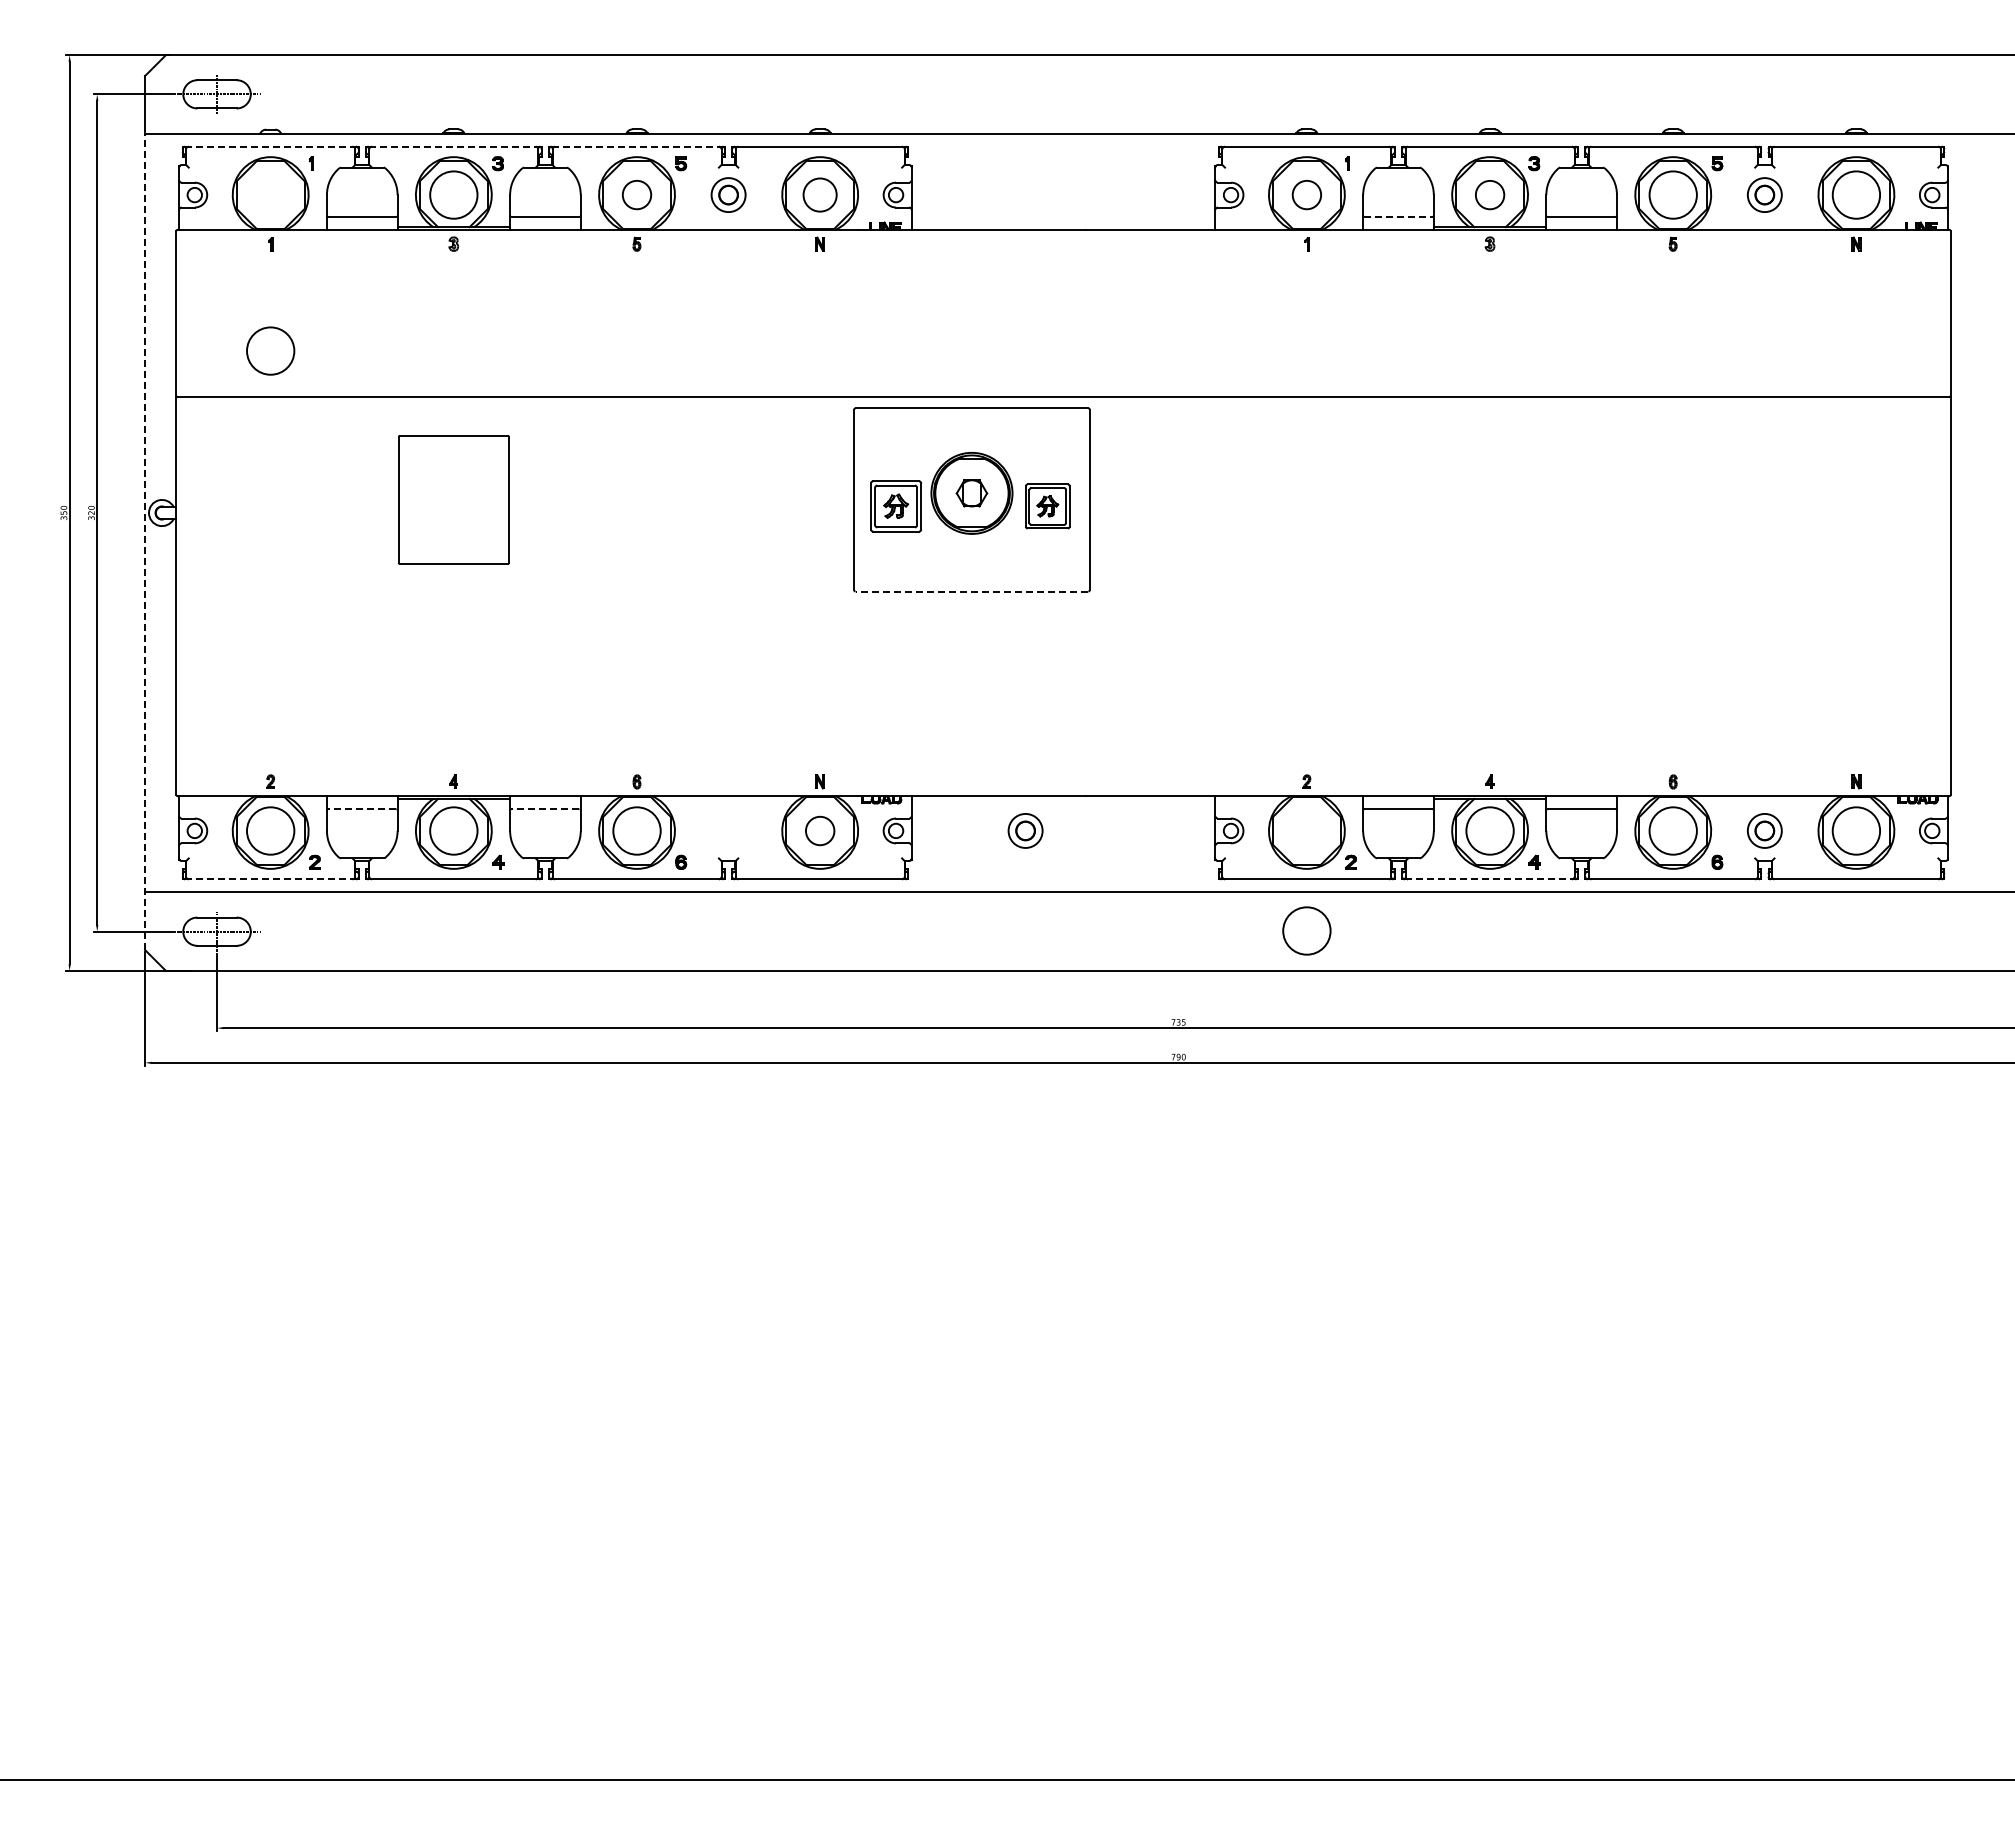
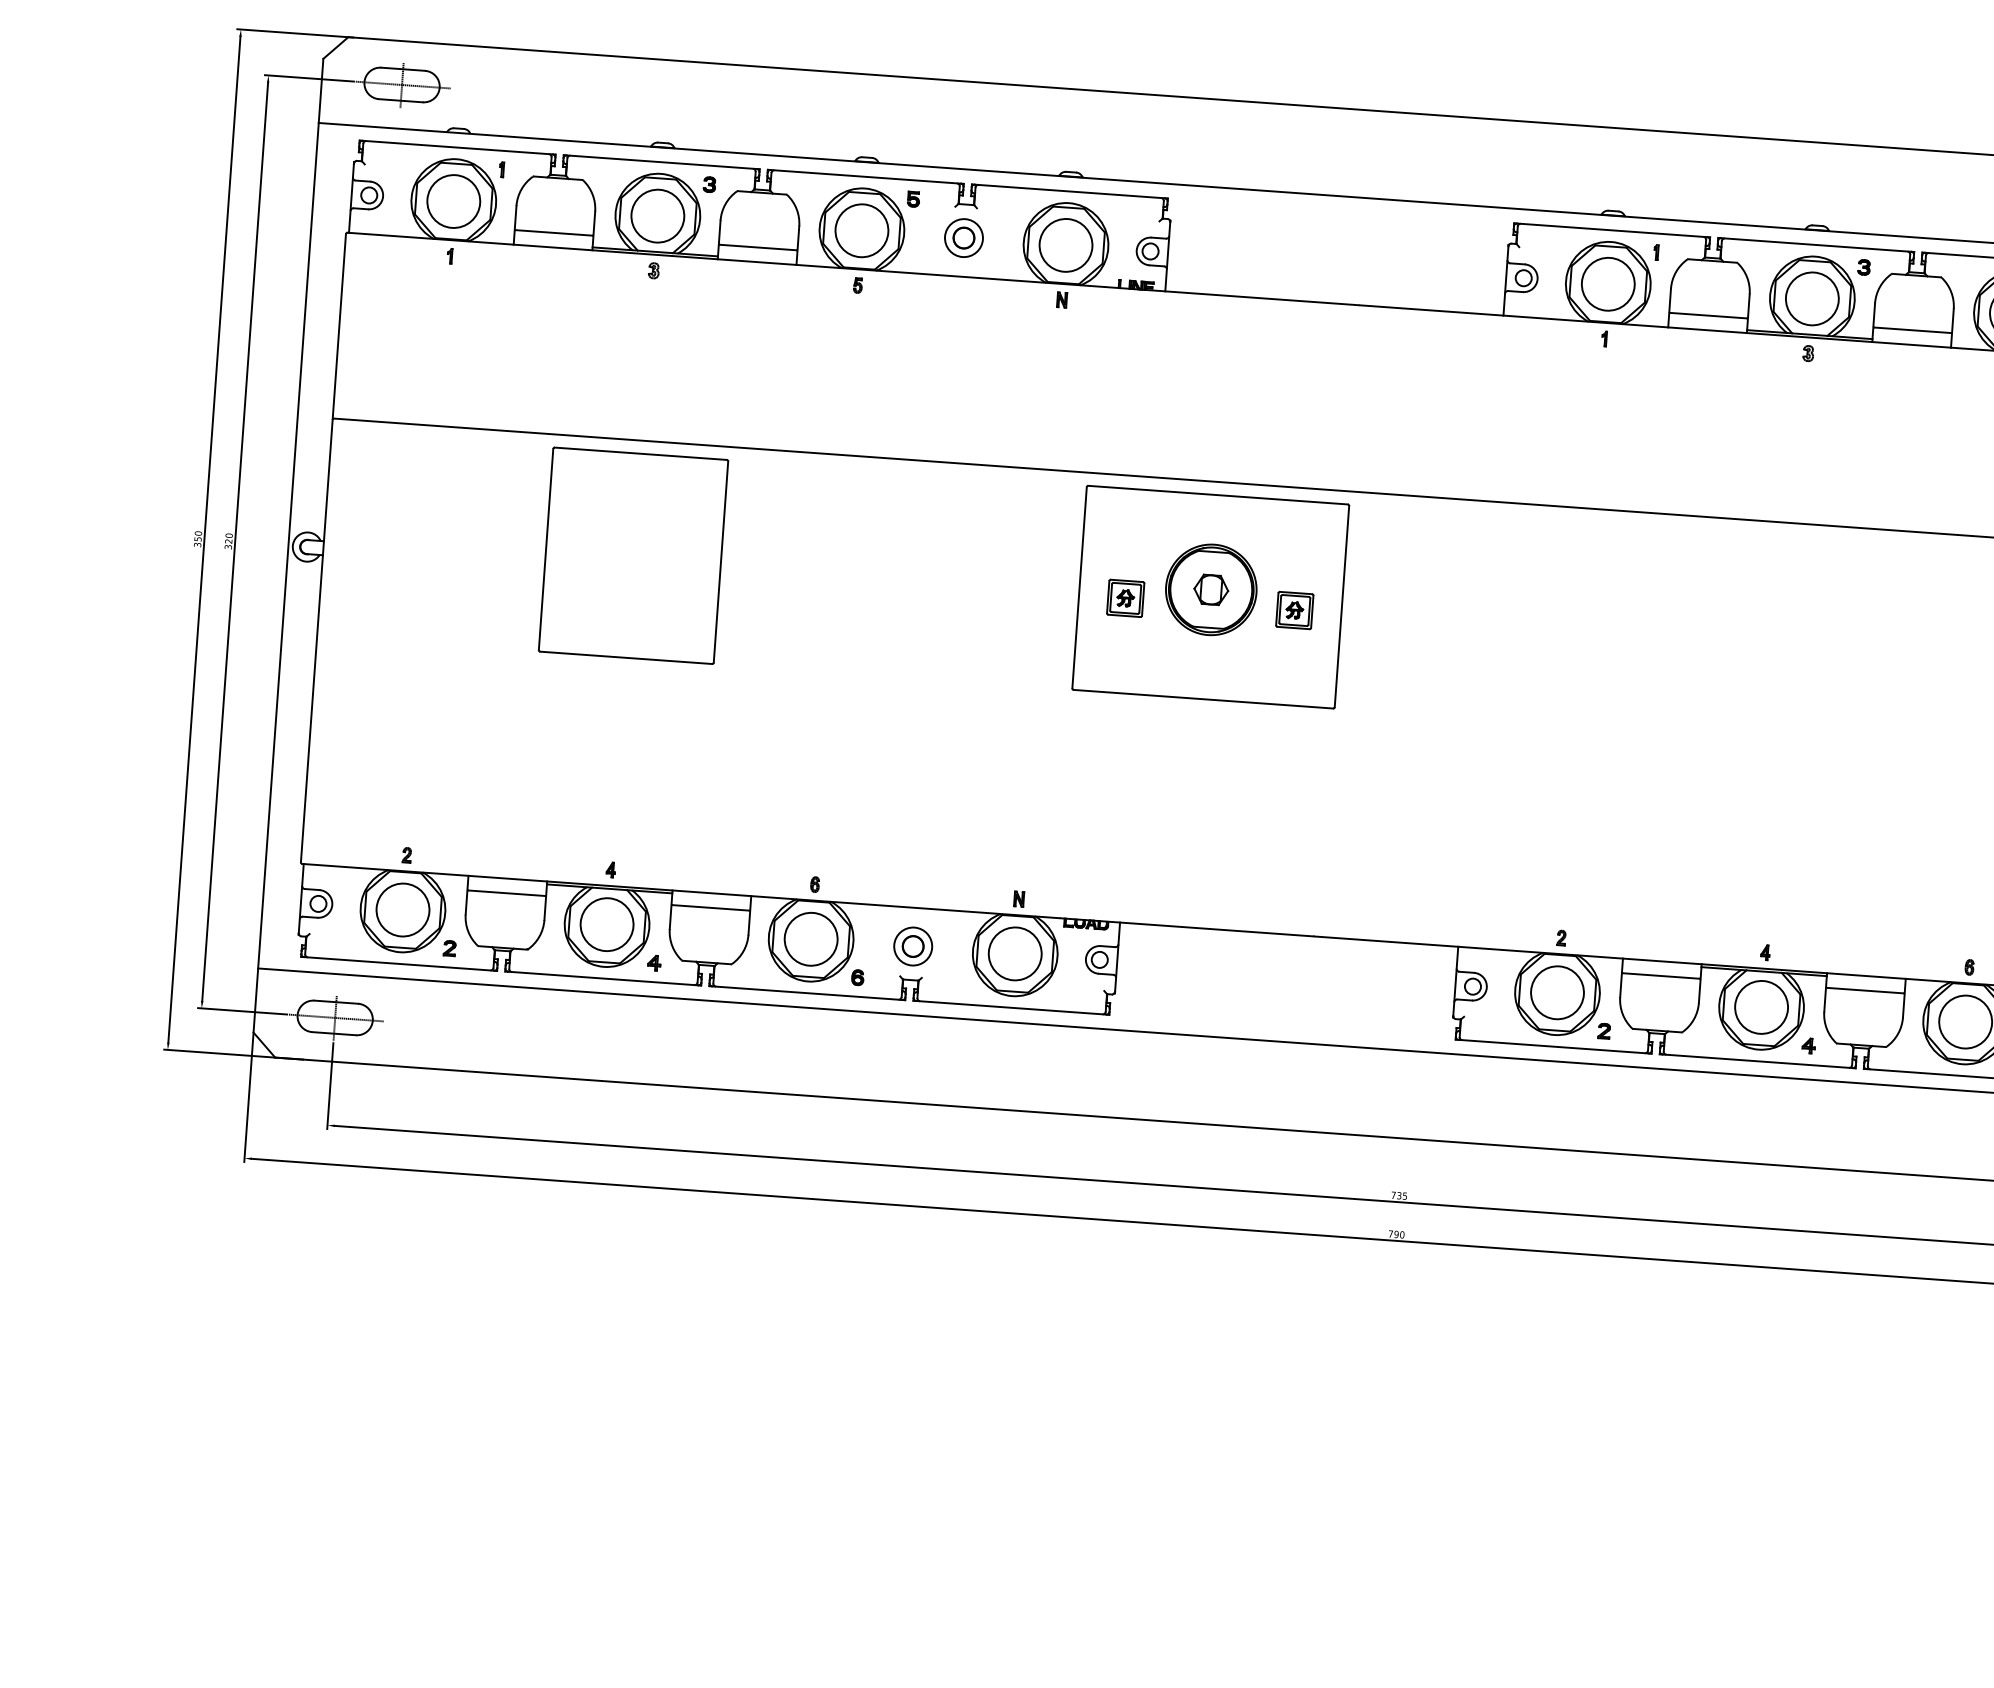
line: (271, 146) -> (458, 147), dashed -> solid
line: (454, 146) -> (662, 162), dashed -> solid
line: (637, 146) -> (866, 176), dashed -> solid
circle: (636, 194) -> (861, 230), size x1.67
circle: (819, 194) -> (1065, 244), size x1.43
circle: (1306, 194) -> (1607, 283), size x1.67
circle: (1489, 194) -> (1811, 298), size x1.67
line: (1398, 216) -> (1708, 315), dashed -> solid
circle: (270, 350) -> (453, 200), moved
part: (453, 499) -> (633, 555), size x1.43
part: (895, 506) -> (1125, 598), size x0.62
part: (1047, 506) -> (1294, 610), size x0.71
line: (145, 541) -> (286, 577), dashed -> solid
line: (971, 591) -> (1202, 699), dashed -> solid
line: (361, 809) -> (505, 893), dashed -> solid
line: (544, 809) -> (709, 907), dashed -> solid
circle: (819, 830) -> (1014, 953), size x1.67
part: (1025, 830) -> (913, 946), moved
line: (271, 879) -> (400, 964), dashed -> solid
line: (1490, 879) -> (1758, 1061), dashed -> solid
circle: (1306, 930) -> (1557, 992), moved

